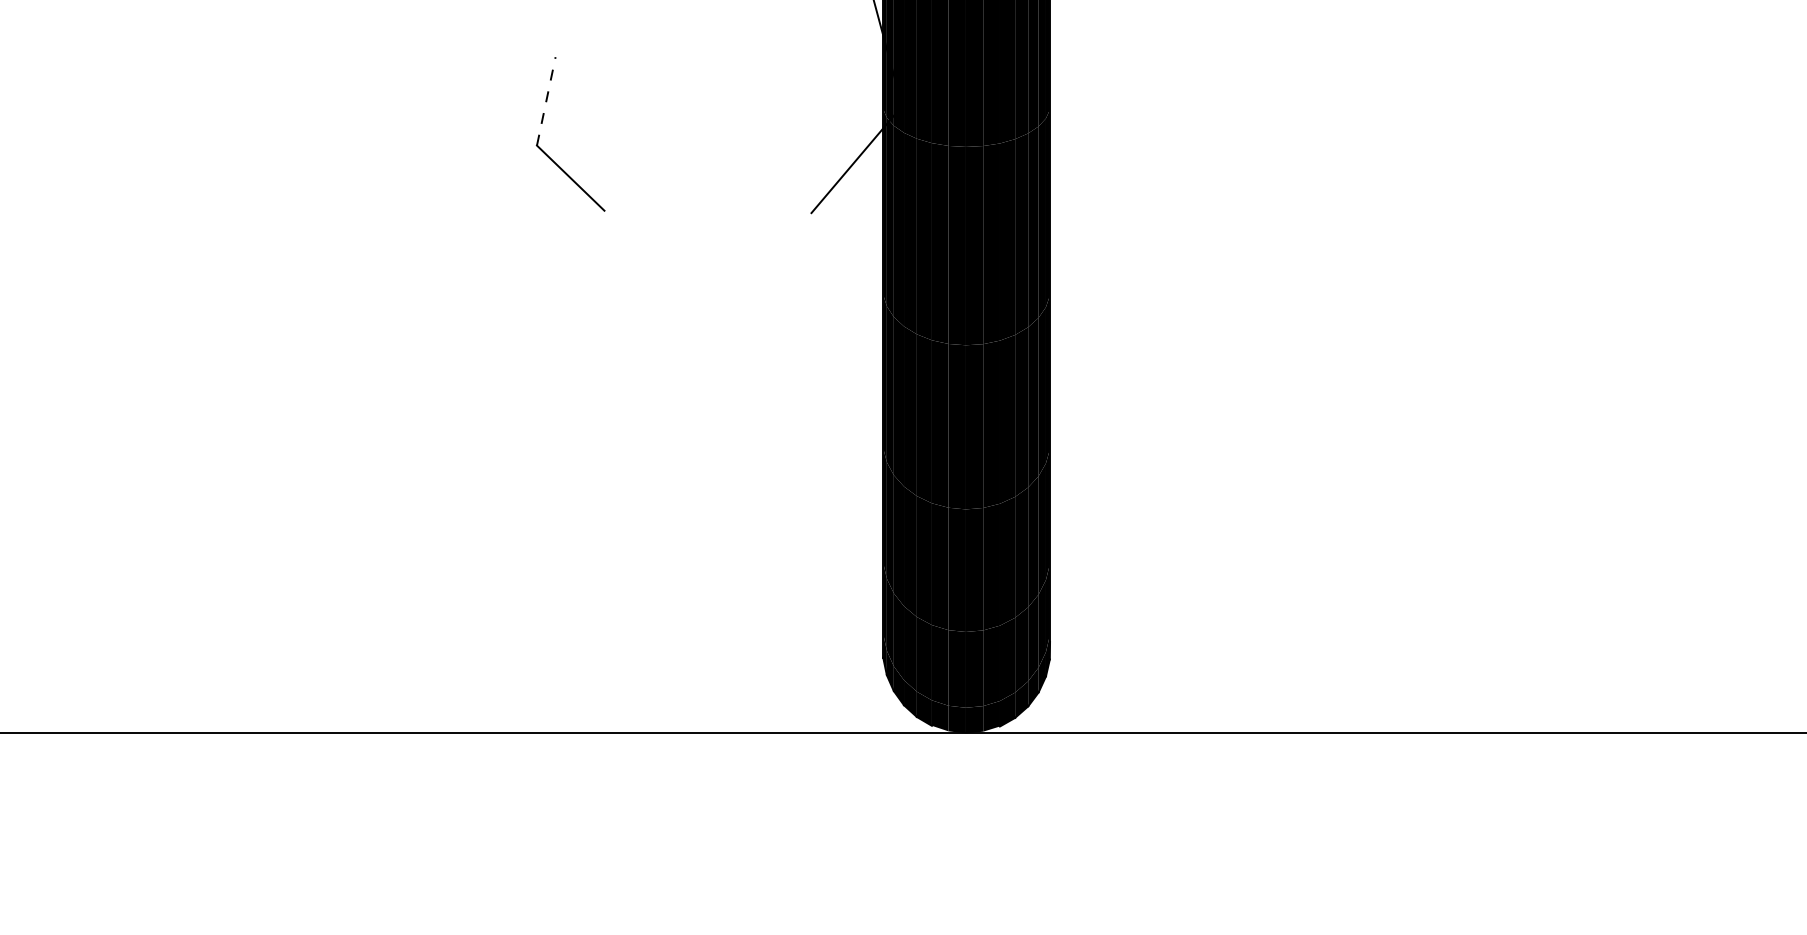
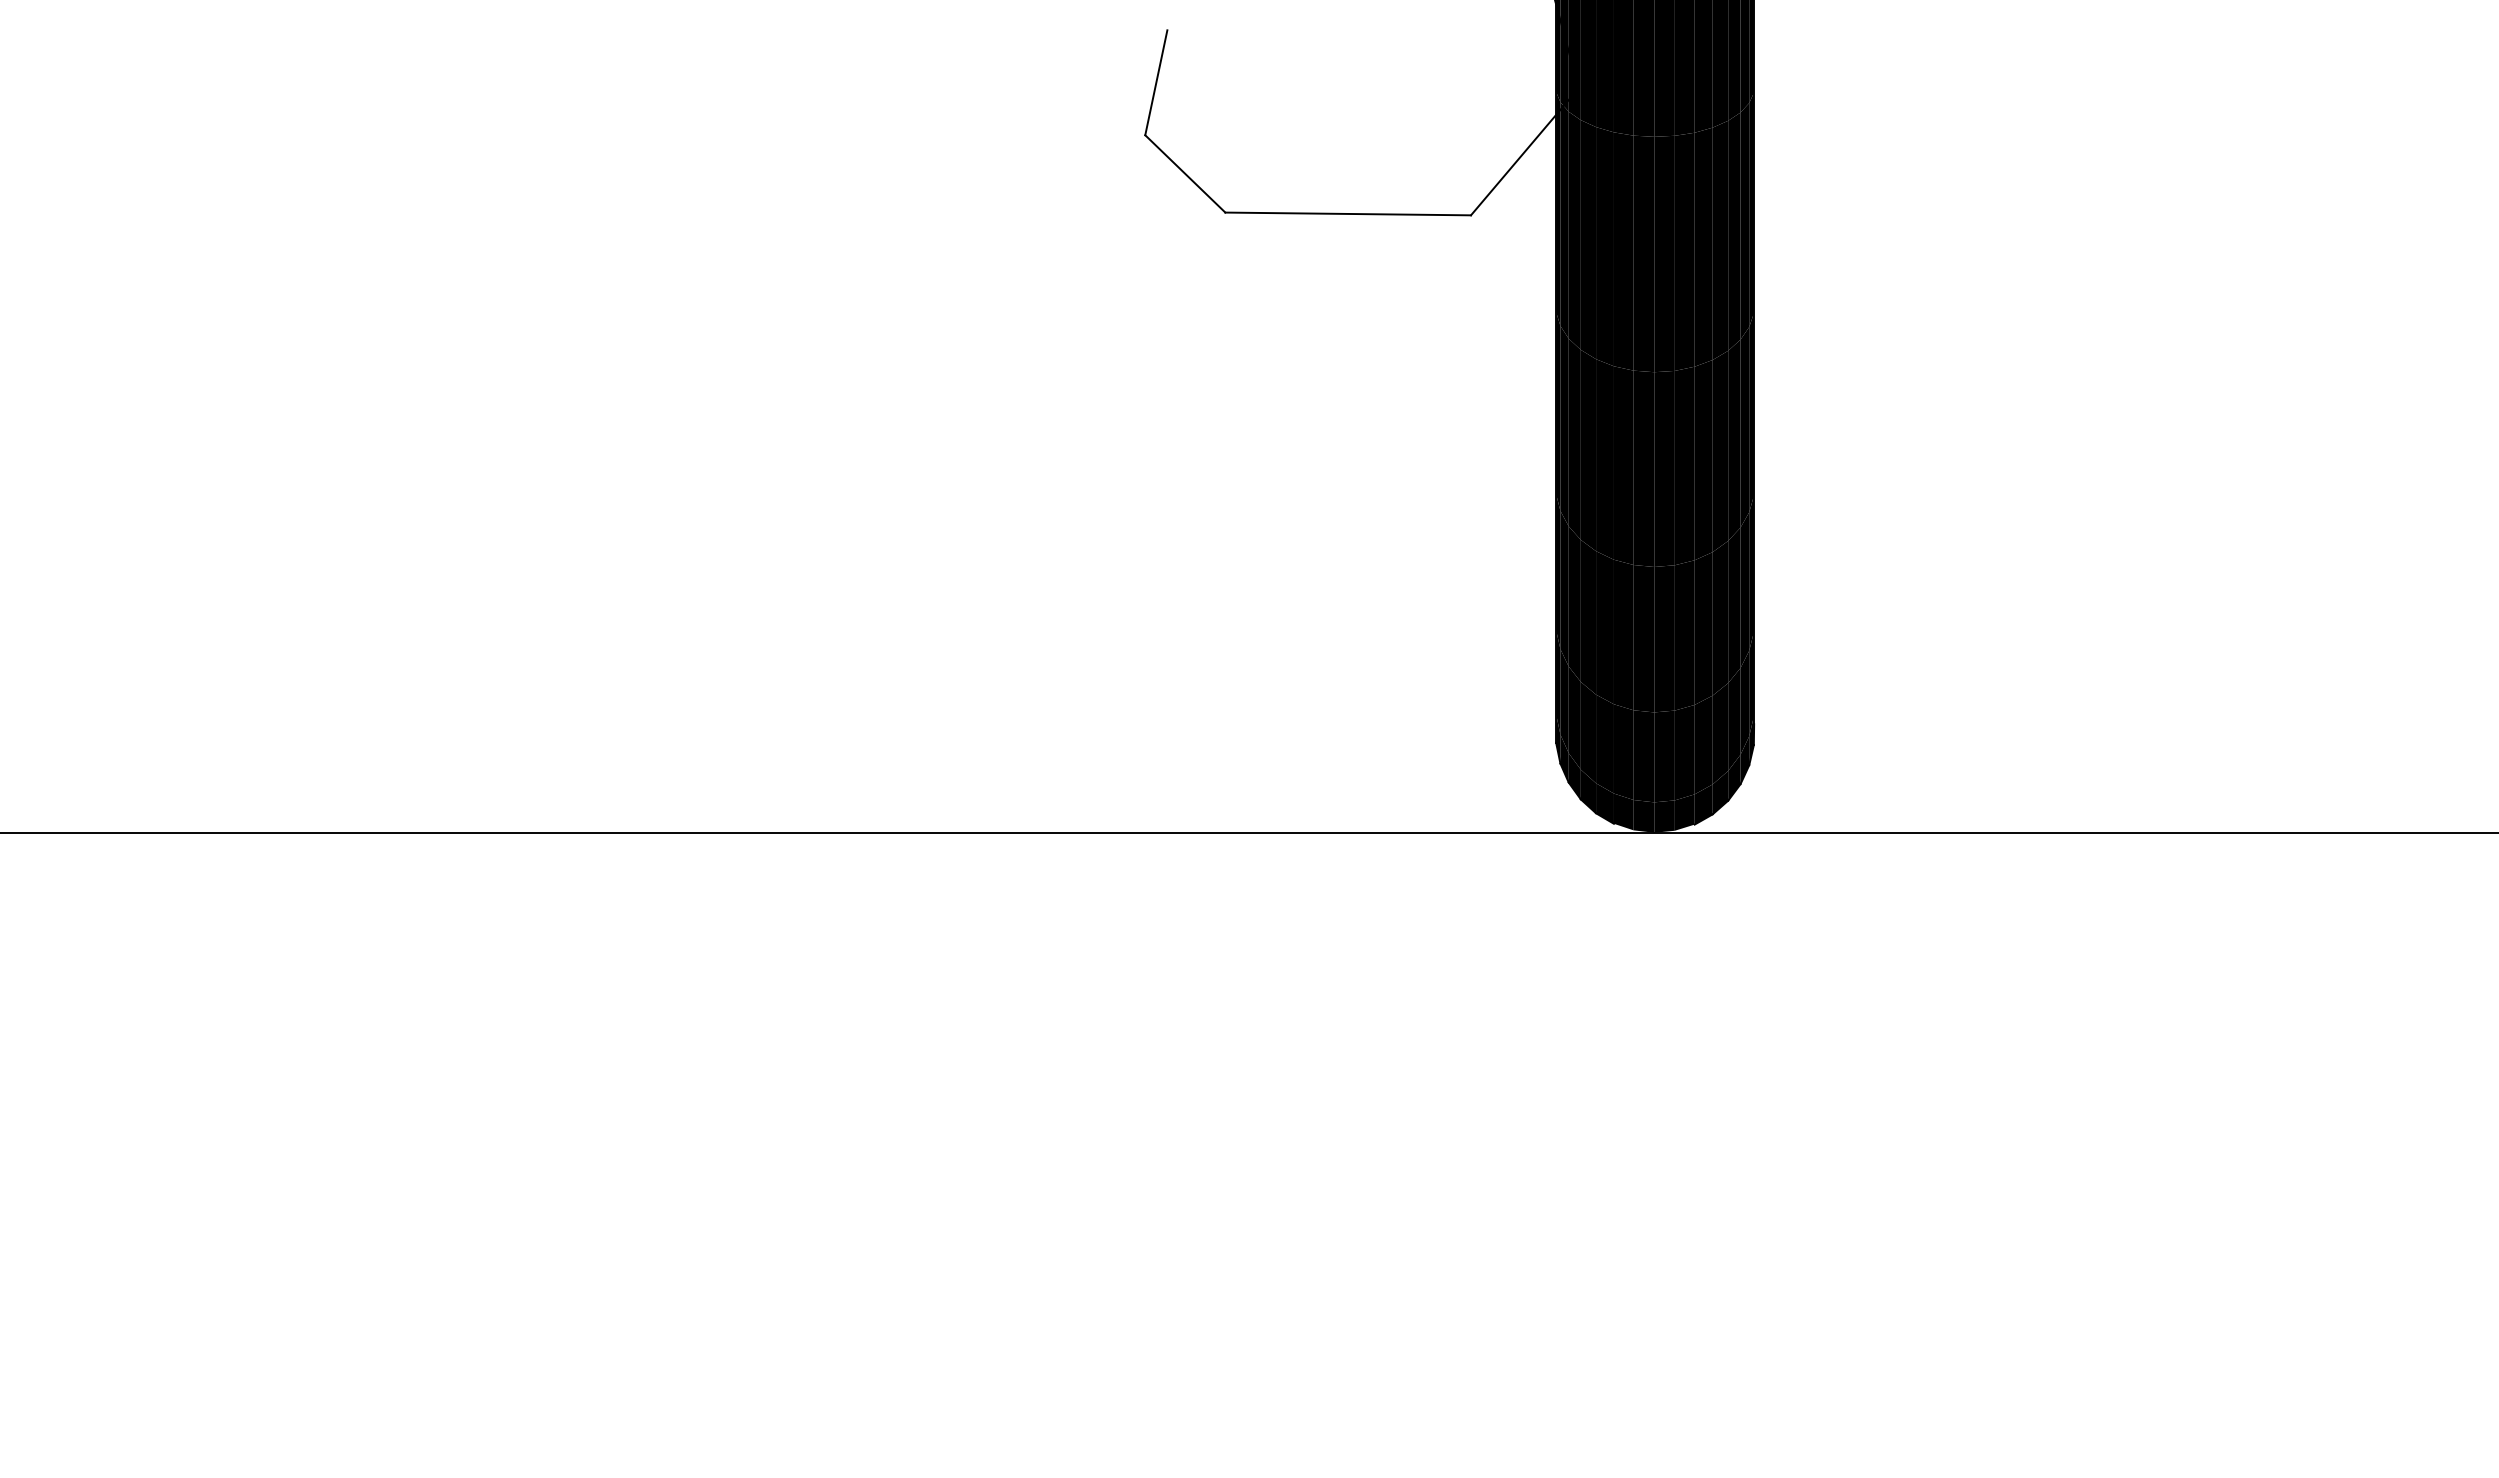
line: (546, 101) -> (1156, 82), dashed -> solid
line: (708, 211) -> (1348, 213), added

